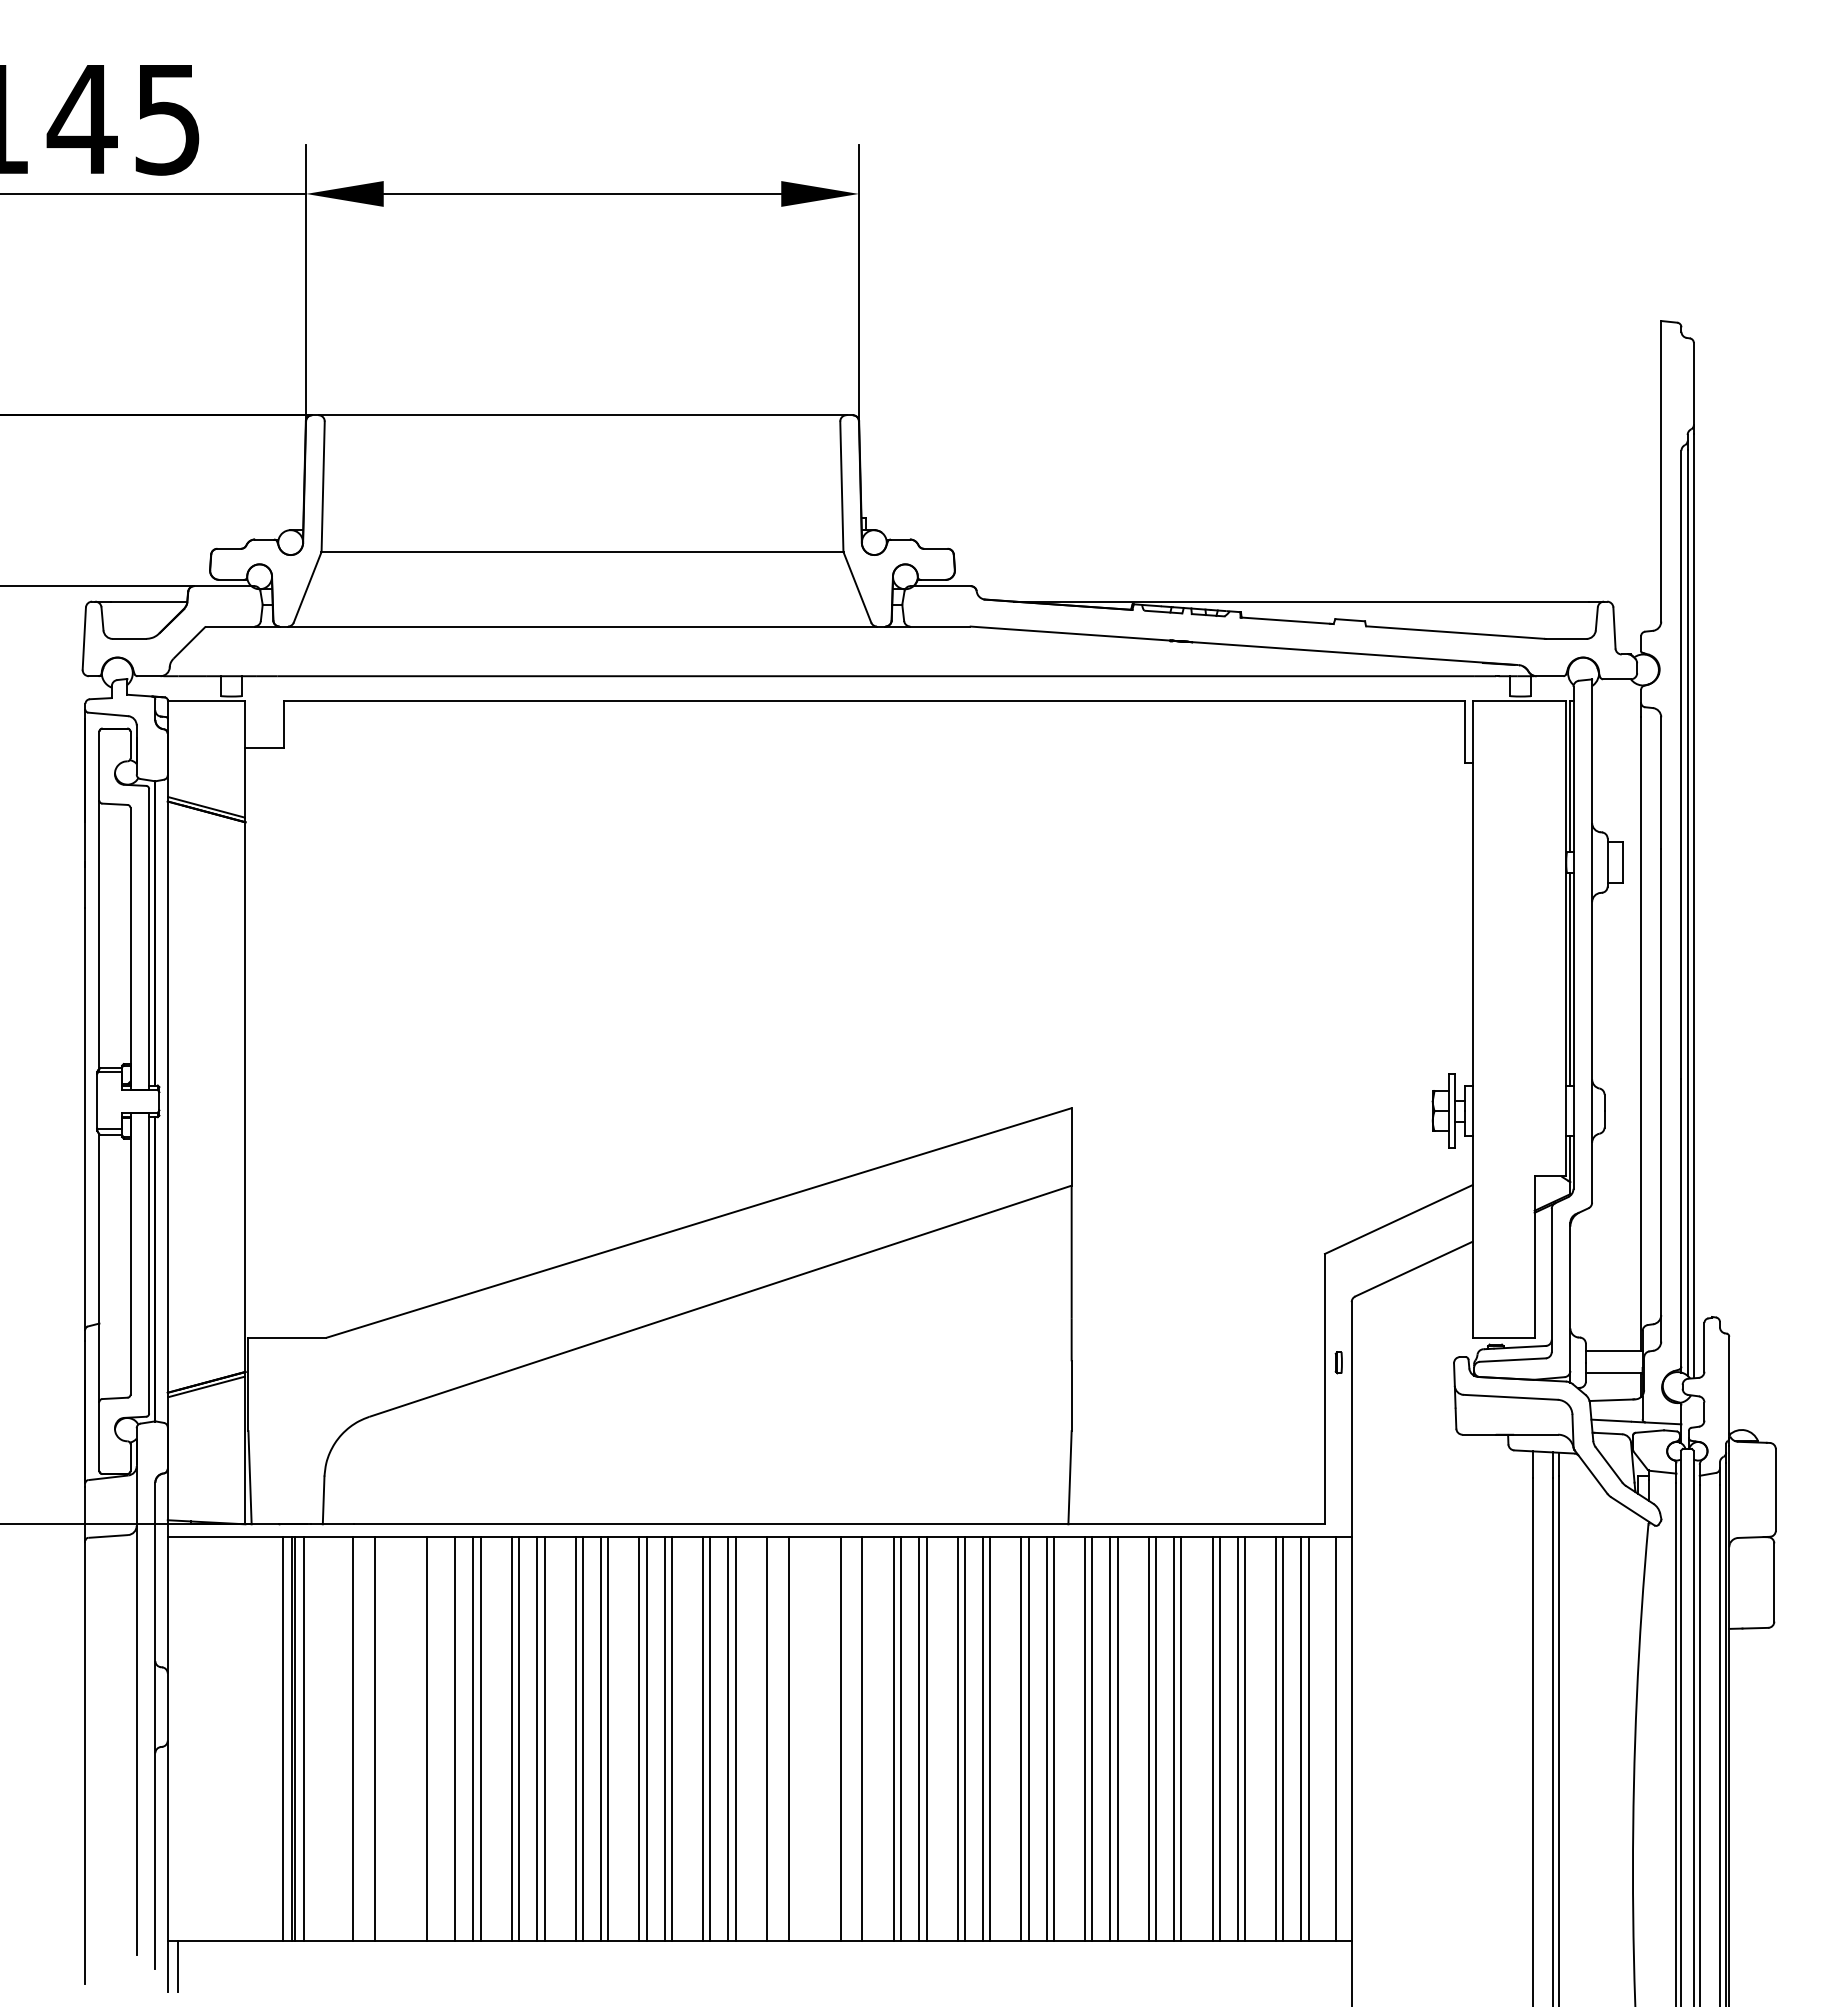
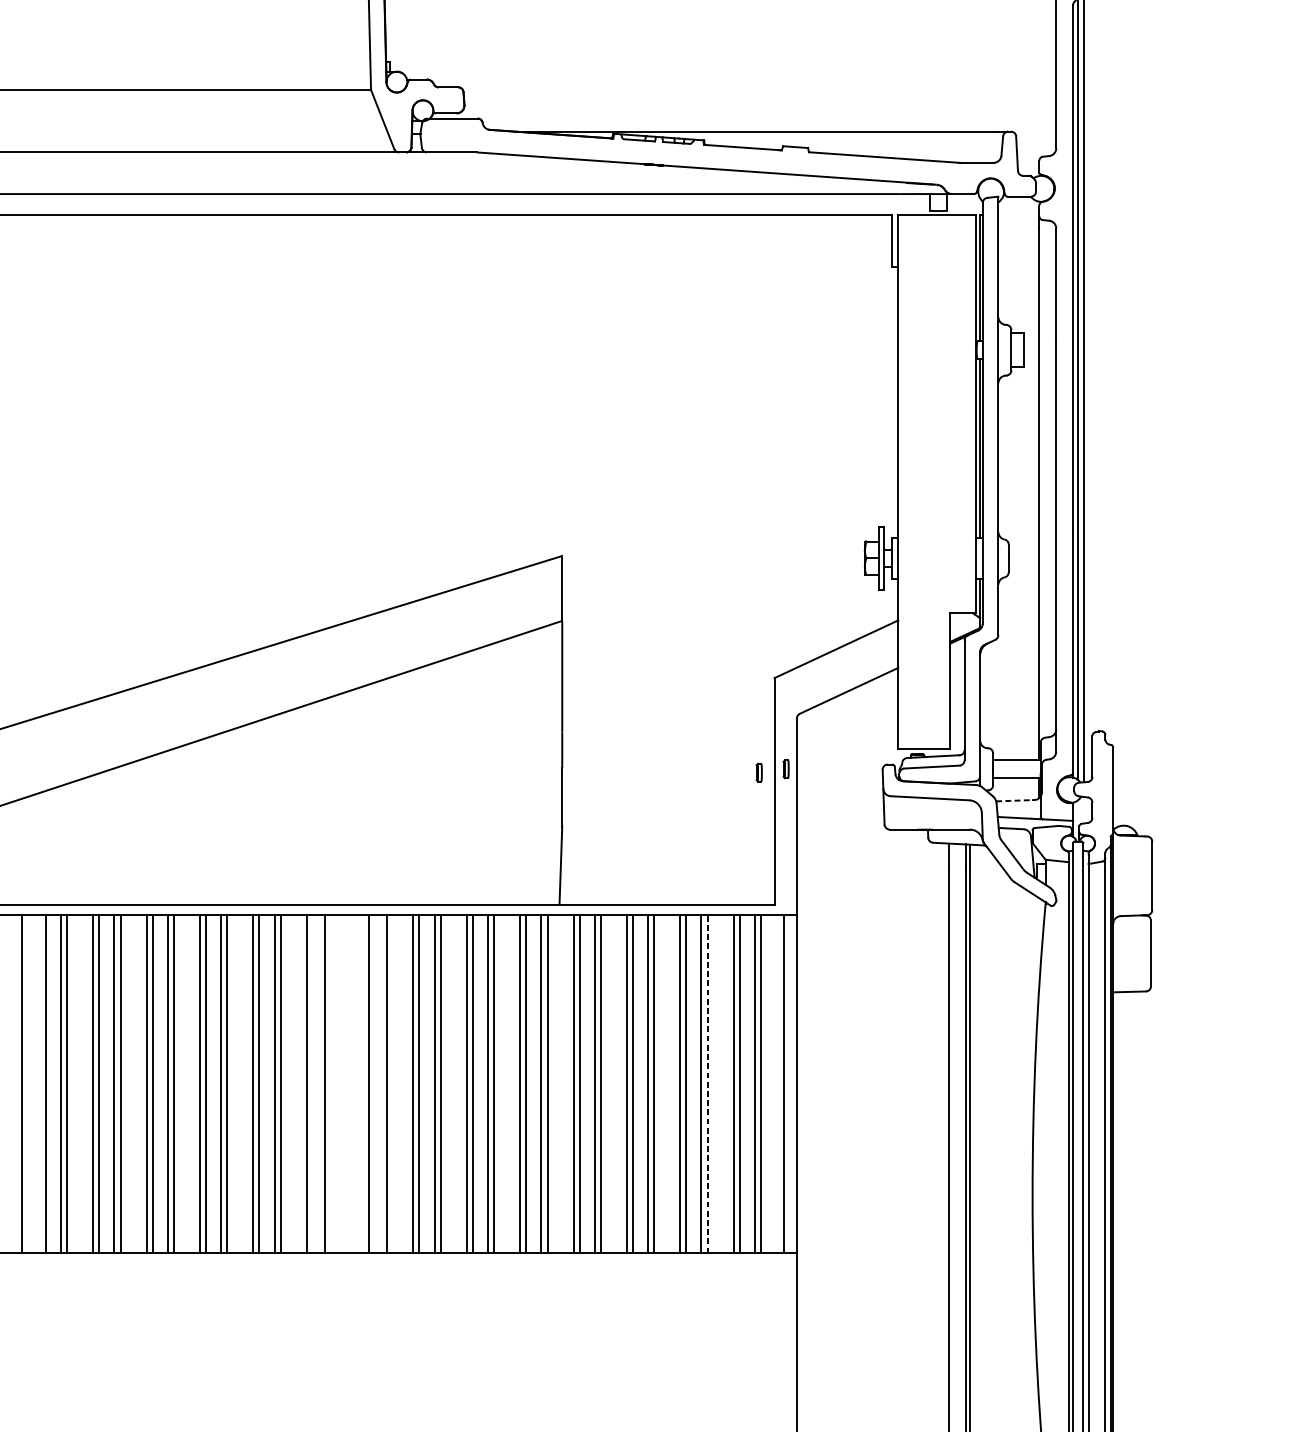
part: (1306, 1366) -> (759, 772), added
line: (1611, 1400) -> (1014, 800), solid -> dashed
line: (1245, 1738) -> (707, 1084), solid -> dashed

